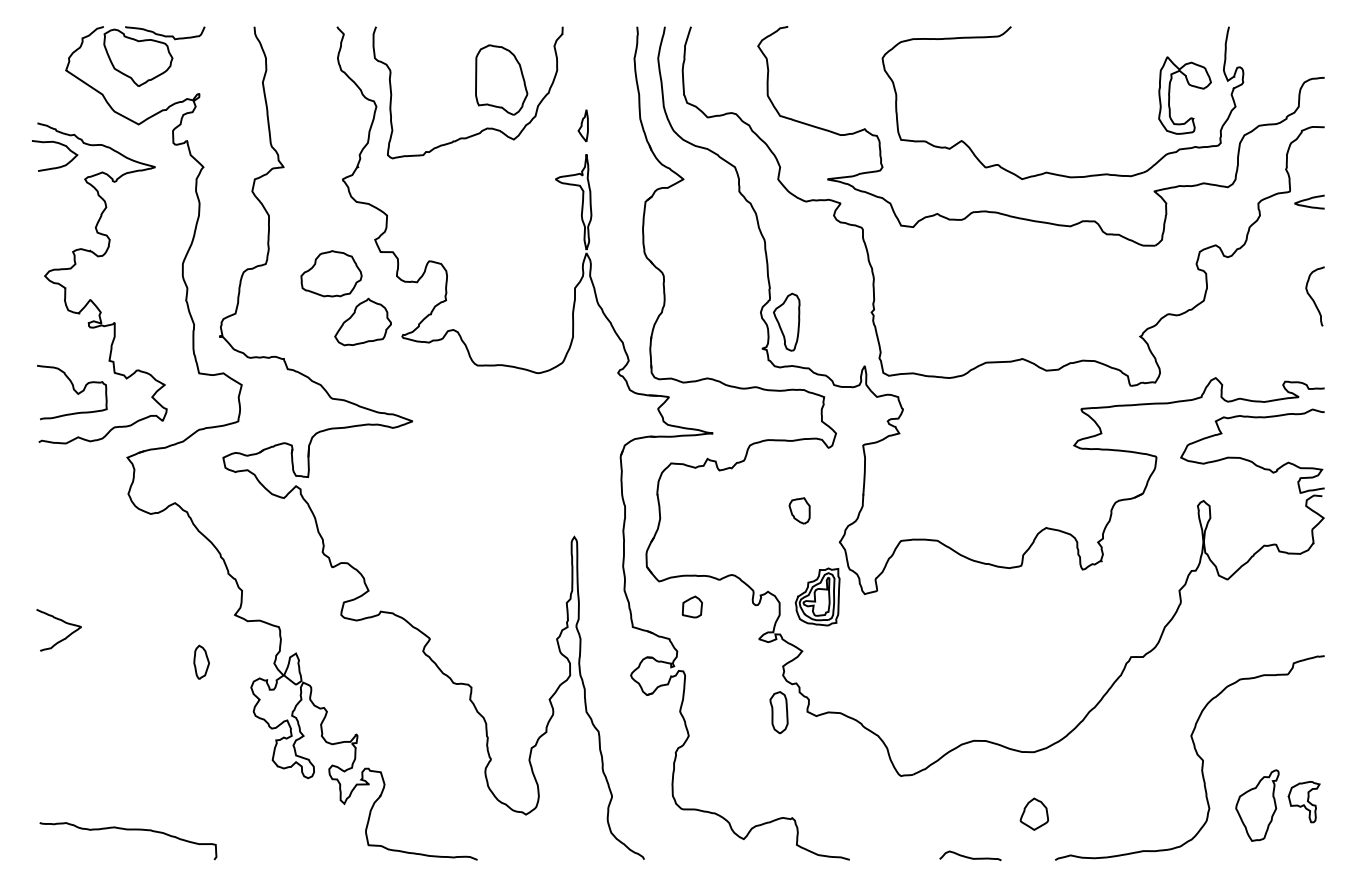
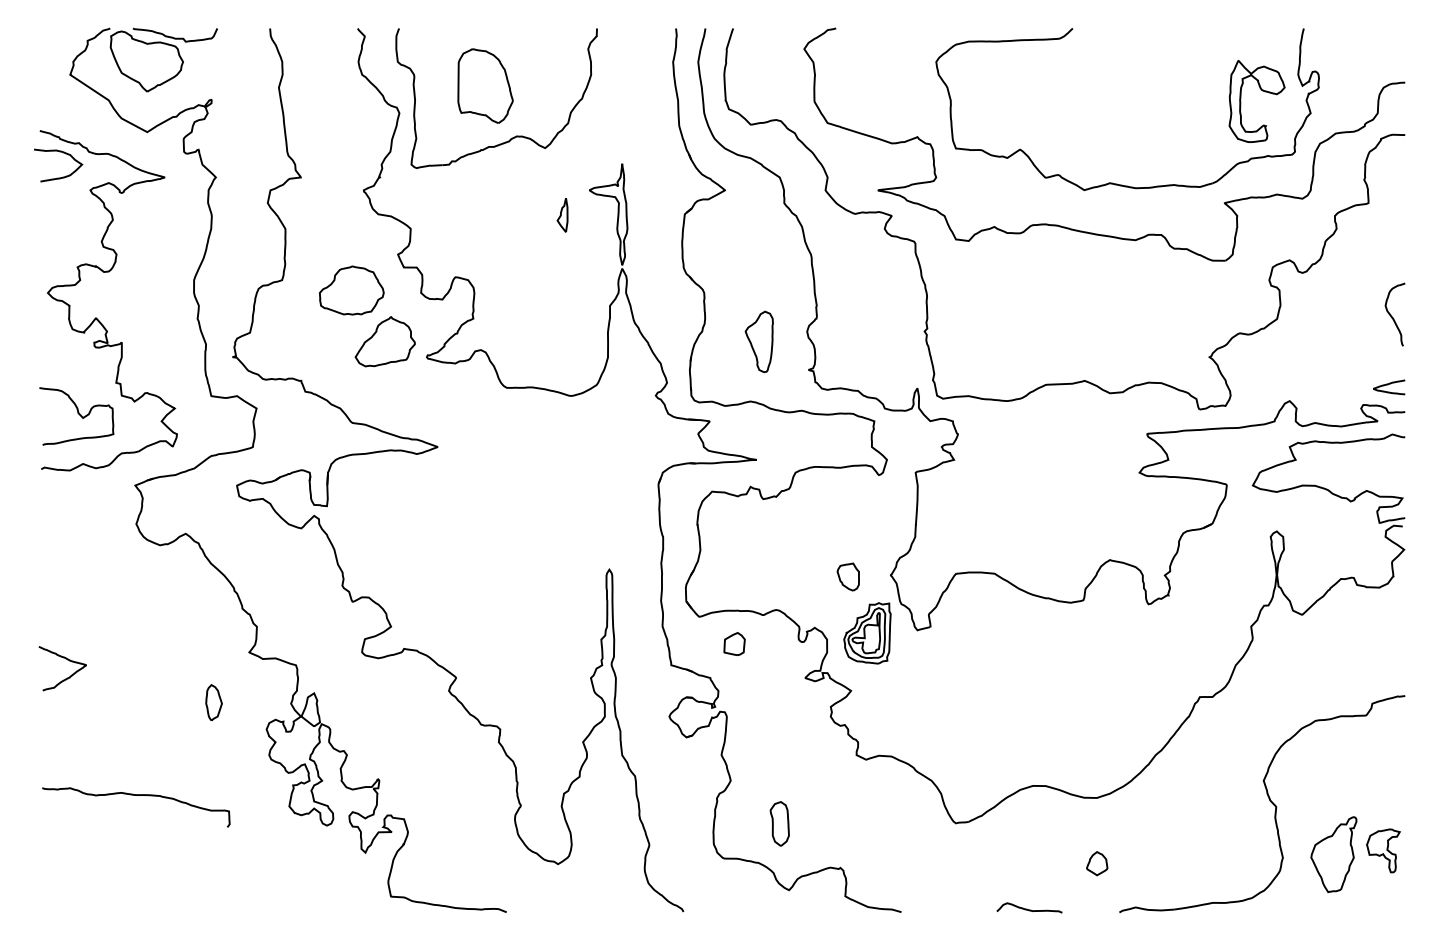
part: (501, 79) -> (485, 85), moved
part: (582, 125) -> (561, 214), moved
curve: (1308, 200) -> (1388, 385), moved
part: (786, 321) -> (759, 341), moved
part: (799, 510) -> (848, 576), moved
part: (778, 712) -> (779, 823), moved
part: (1033, 813) -> (1096, 862), size x0.7
curve: (128, 830) -> (136, 796), moved

